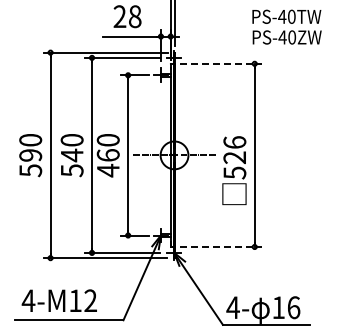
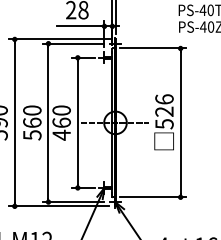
line: (221, 63) -> (153, 48), dashed -> solid
text: (71, 155) -> (31, 122), 540 -> 560
text: (234, 170) -> (164, 122), moved
line: (221, 247) -> (153, 197), dashed -> solid

